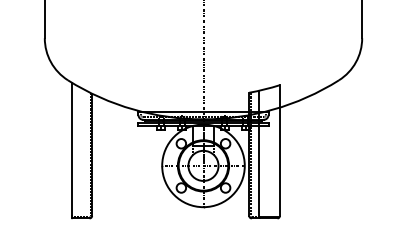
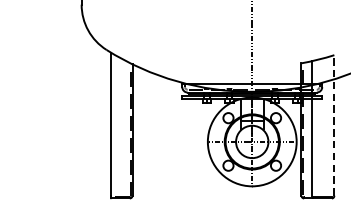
line: (279, 150) -> (333, 125), solid -> dashed

